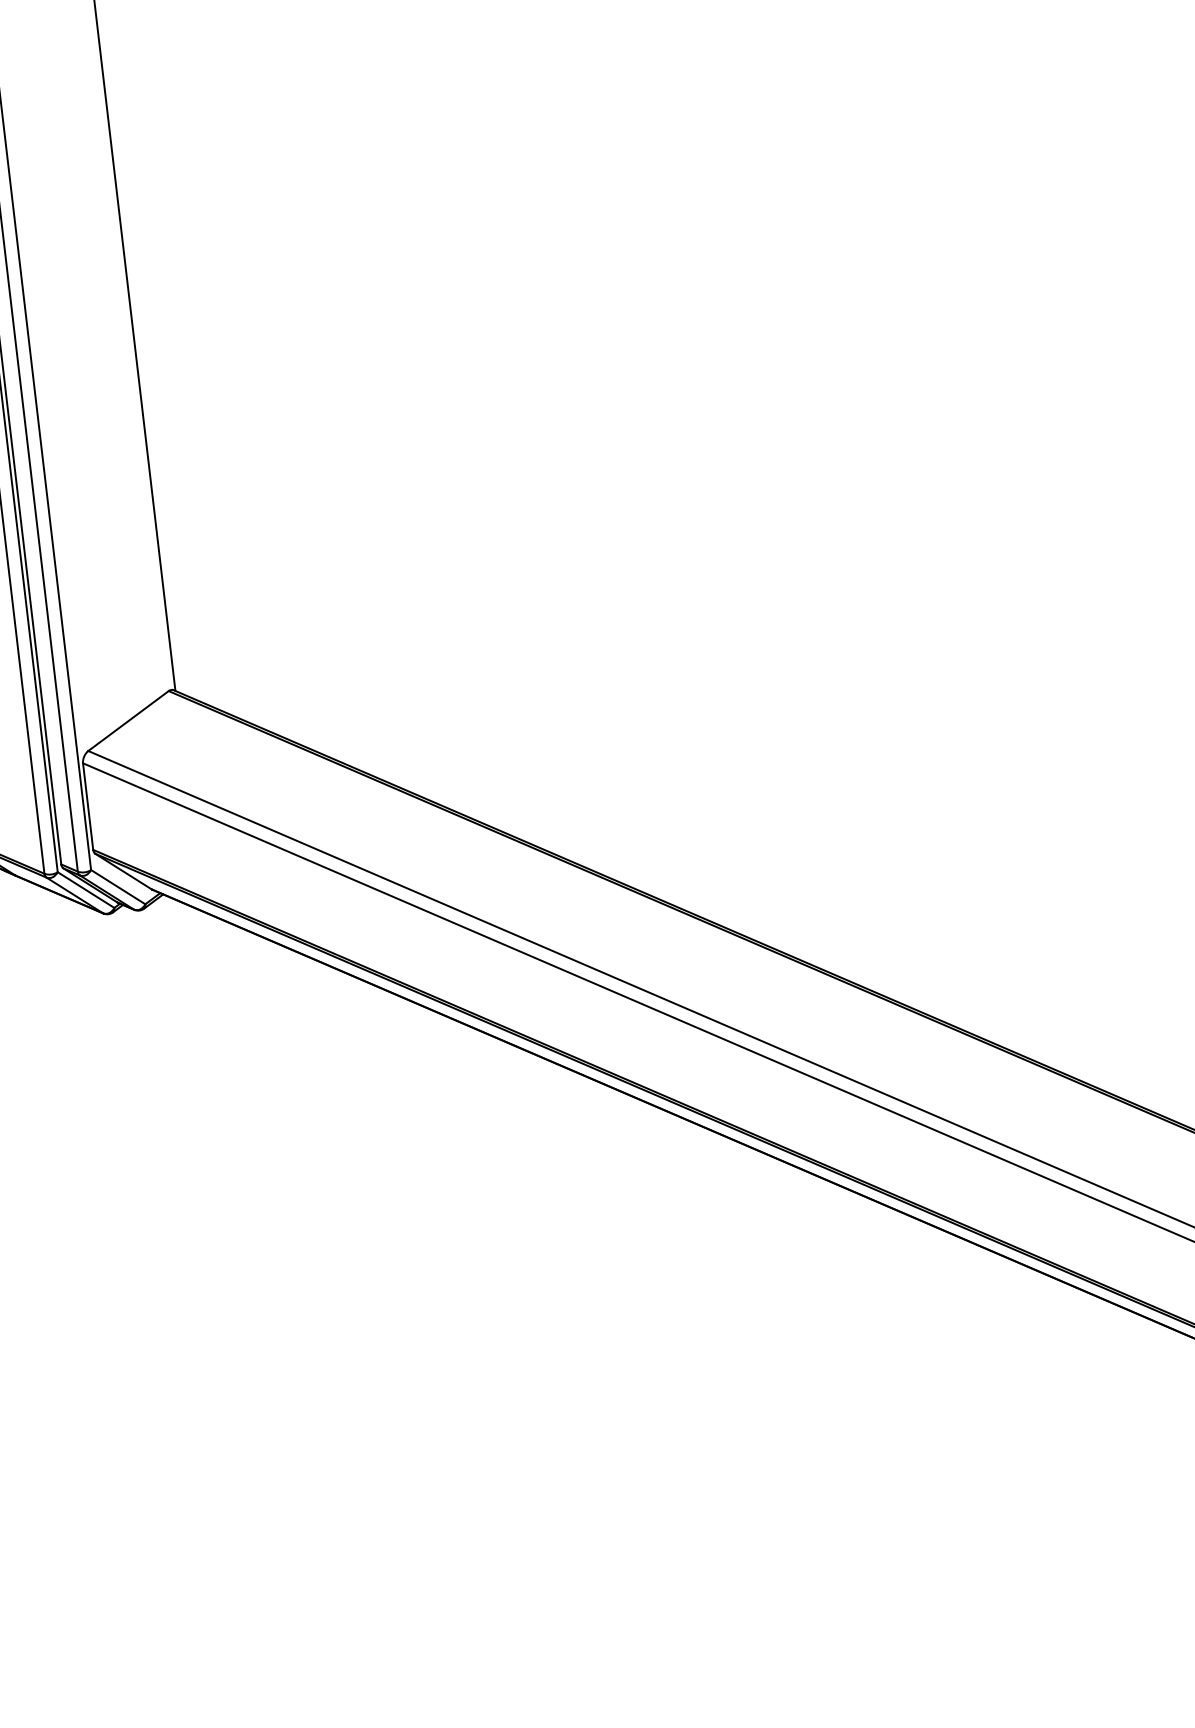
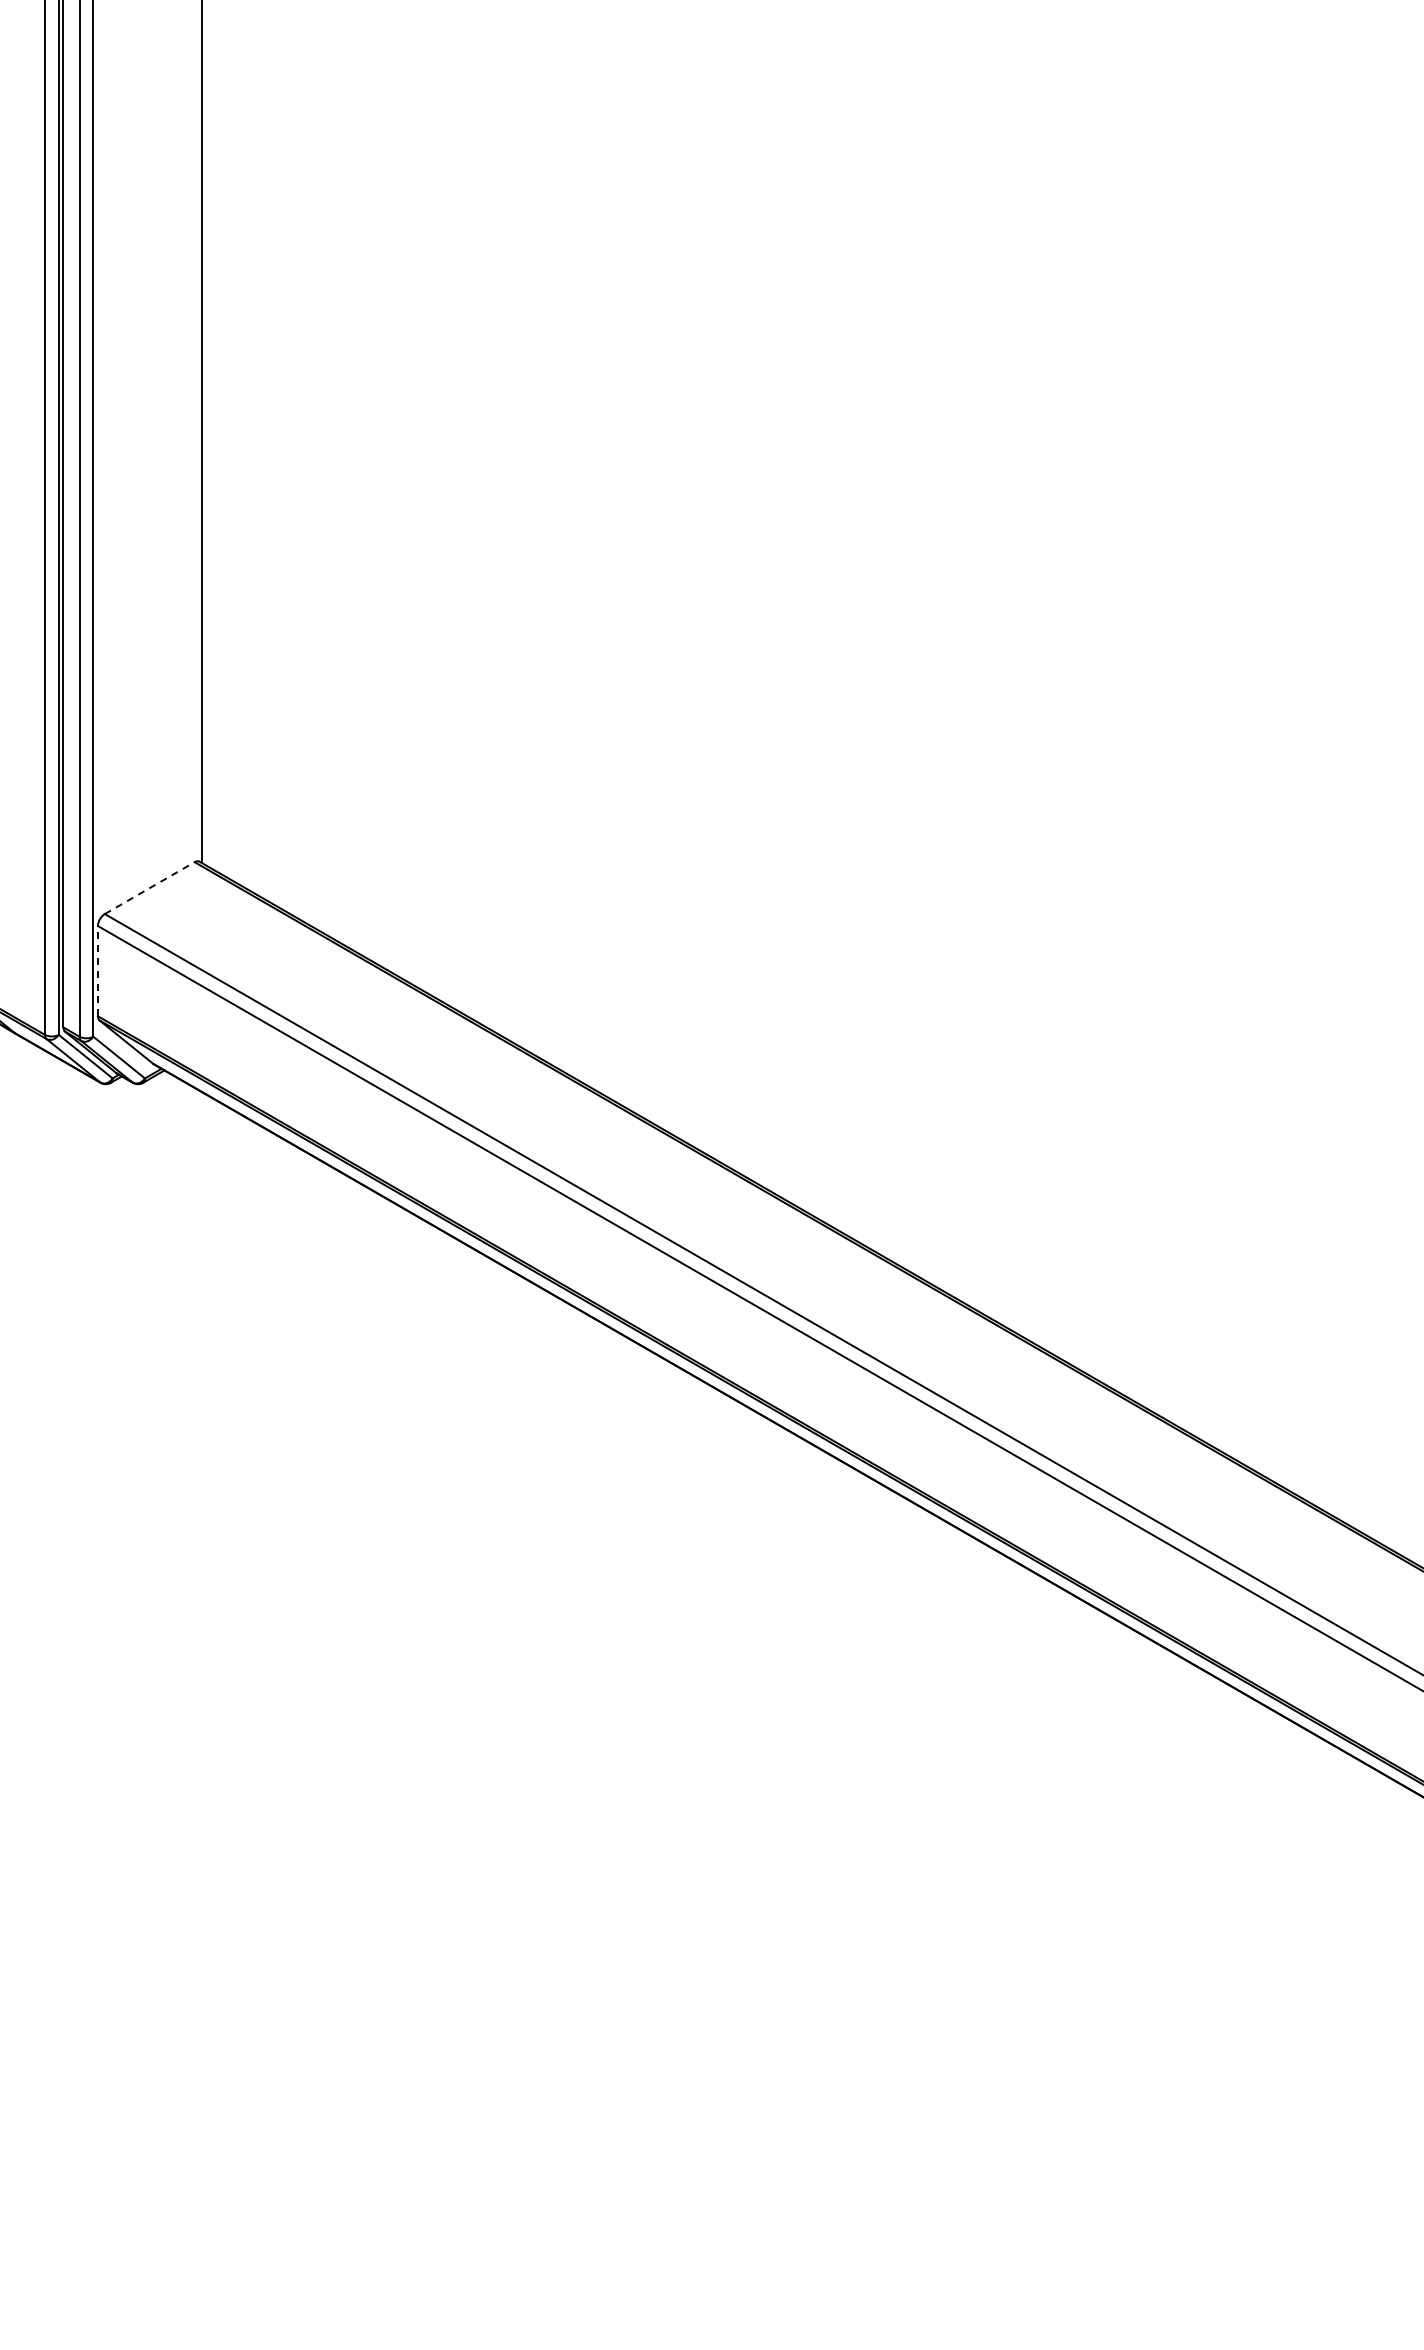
line: (128, 721) -> (149, 888), solid -> dashed
line: (87, 806) -> (97, 970), solid -> dashed

